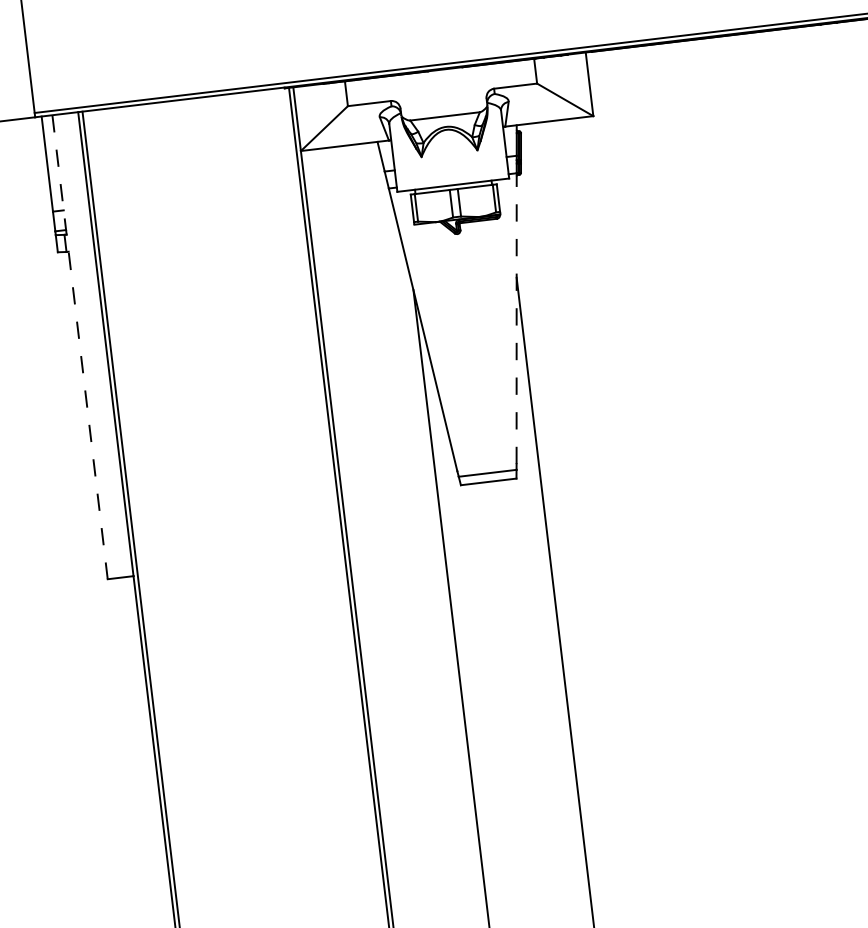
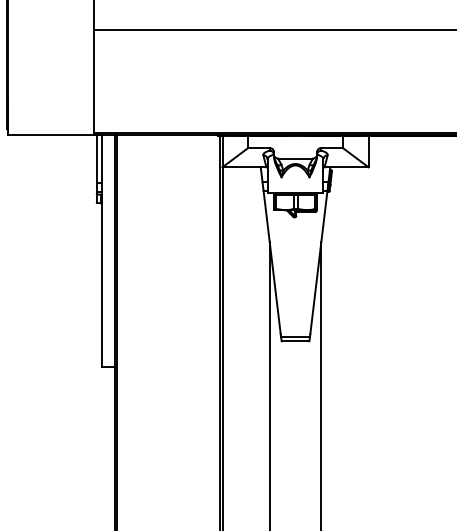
line: (515, 318) -> (318, 262), dashed -> solid
line: (80, 346) -> (102, 250), dashed -> solid

